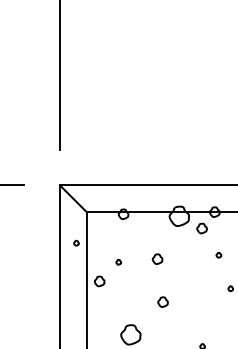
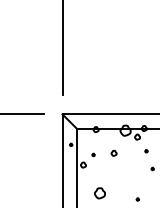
part: (162, 301) -> (116, 175), removed

